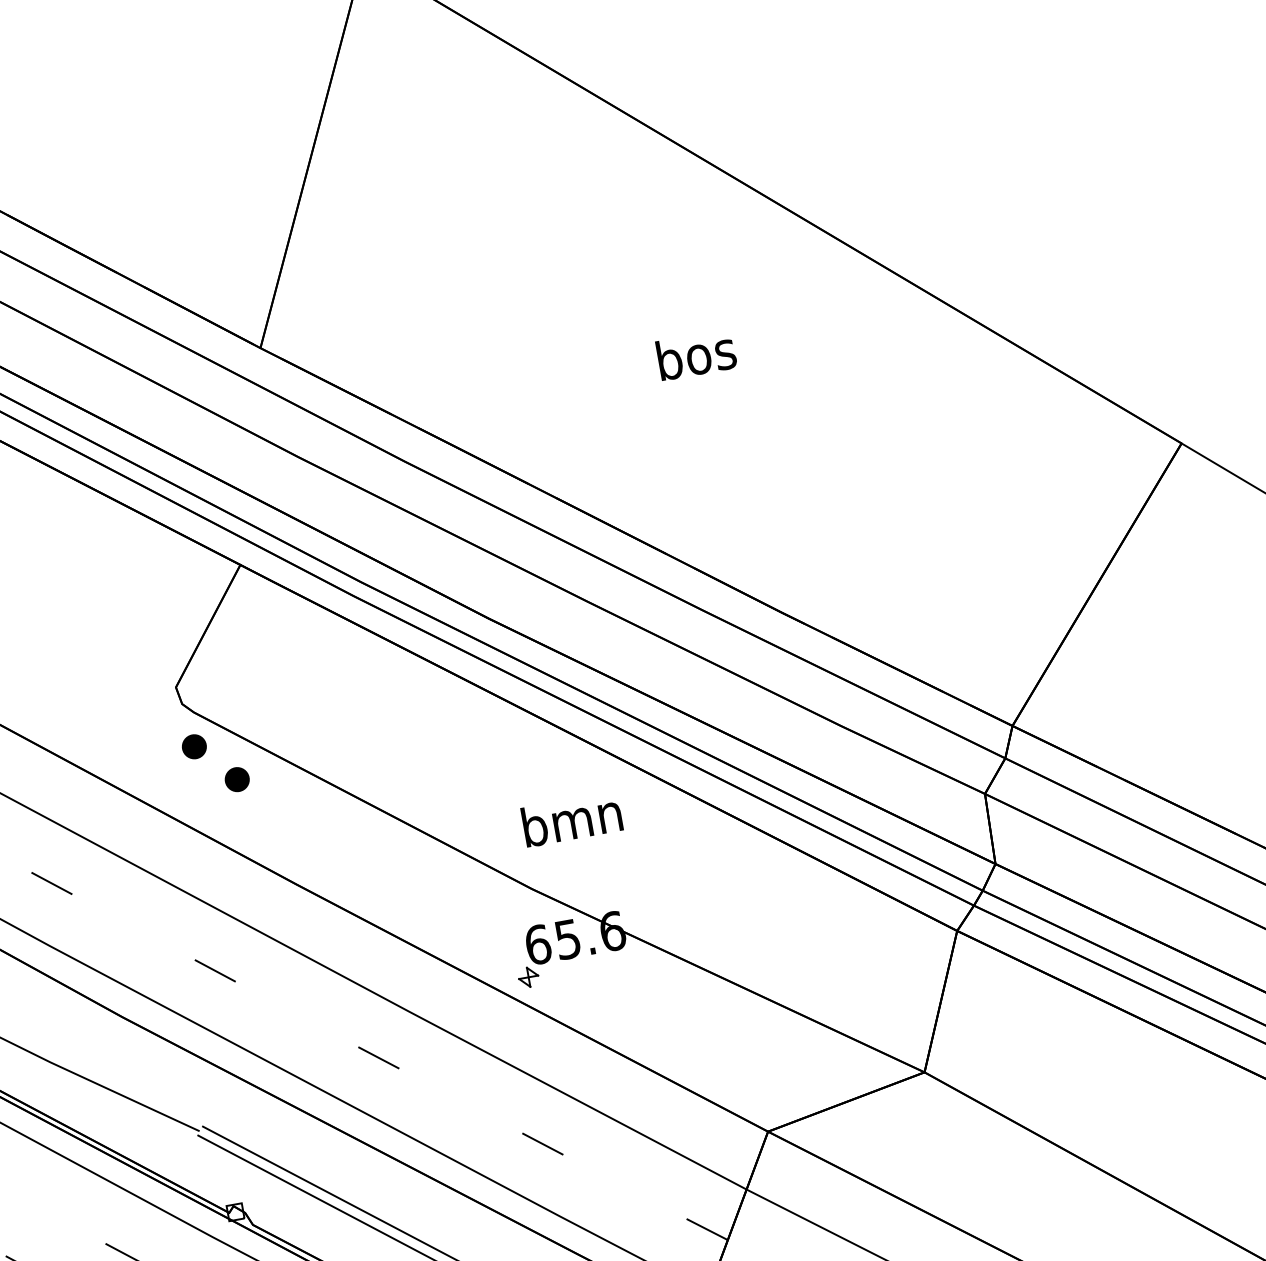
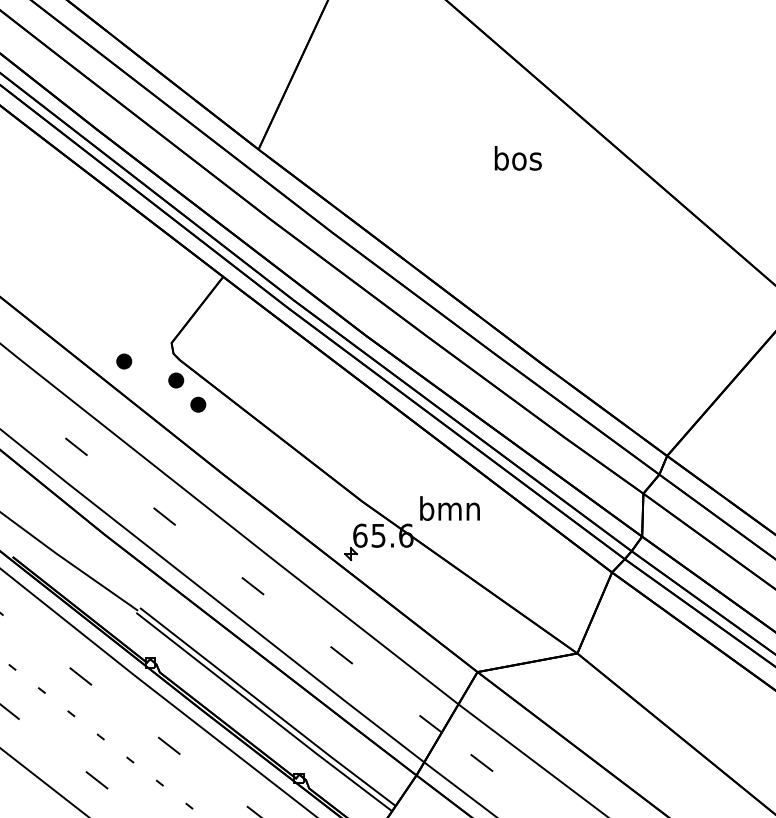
text: (695, 355) -> (517, 158), moved
part: (104, 731) -> (124, 361), added
text: (571, 819) -> (449, 508), moved

